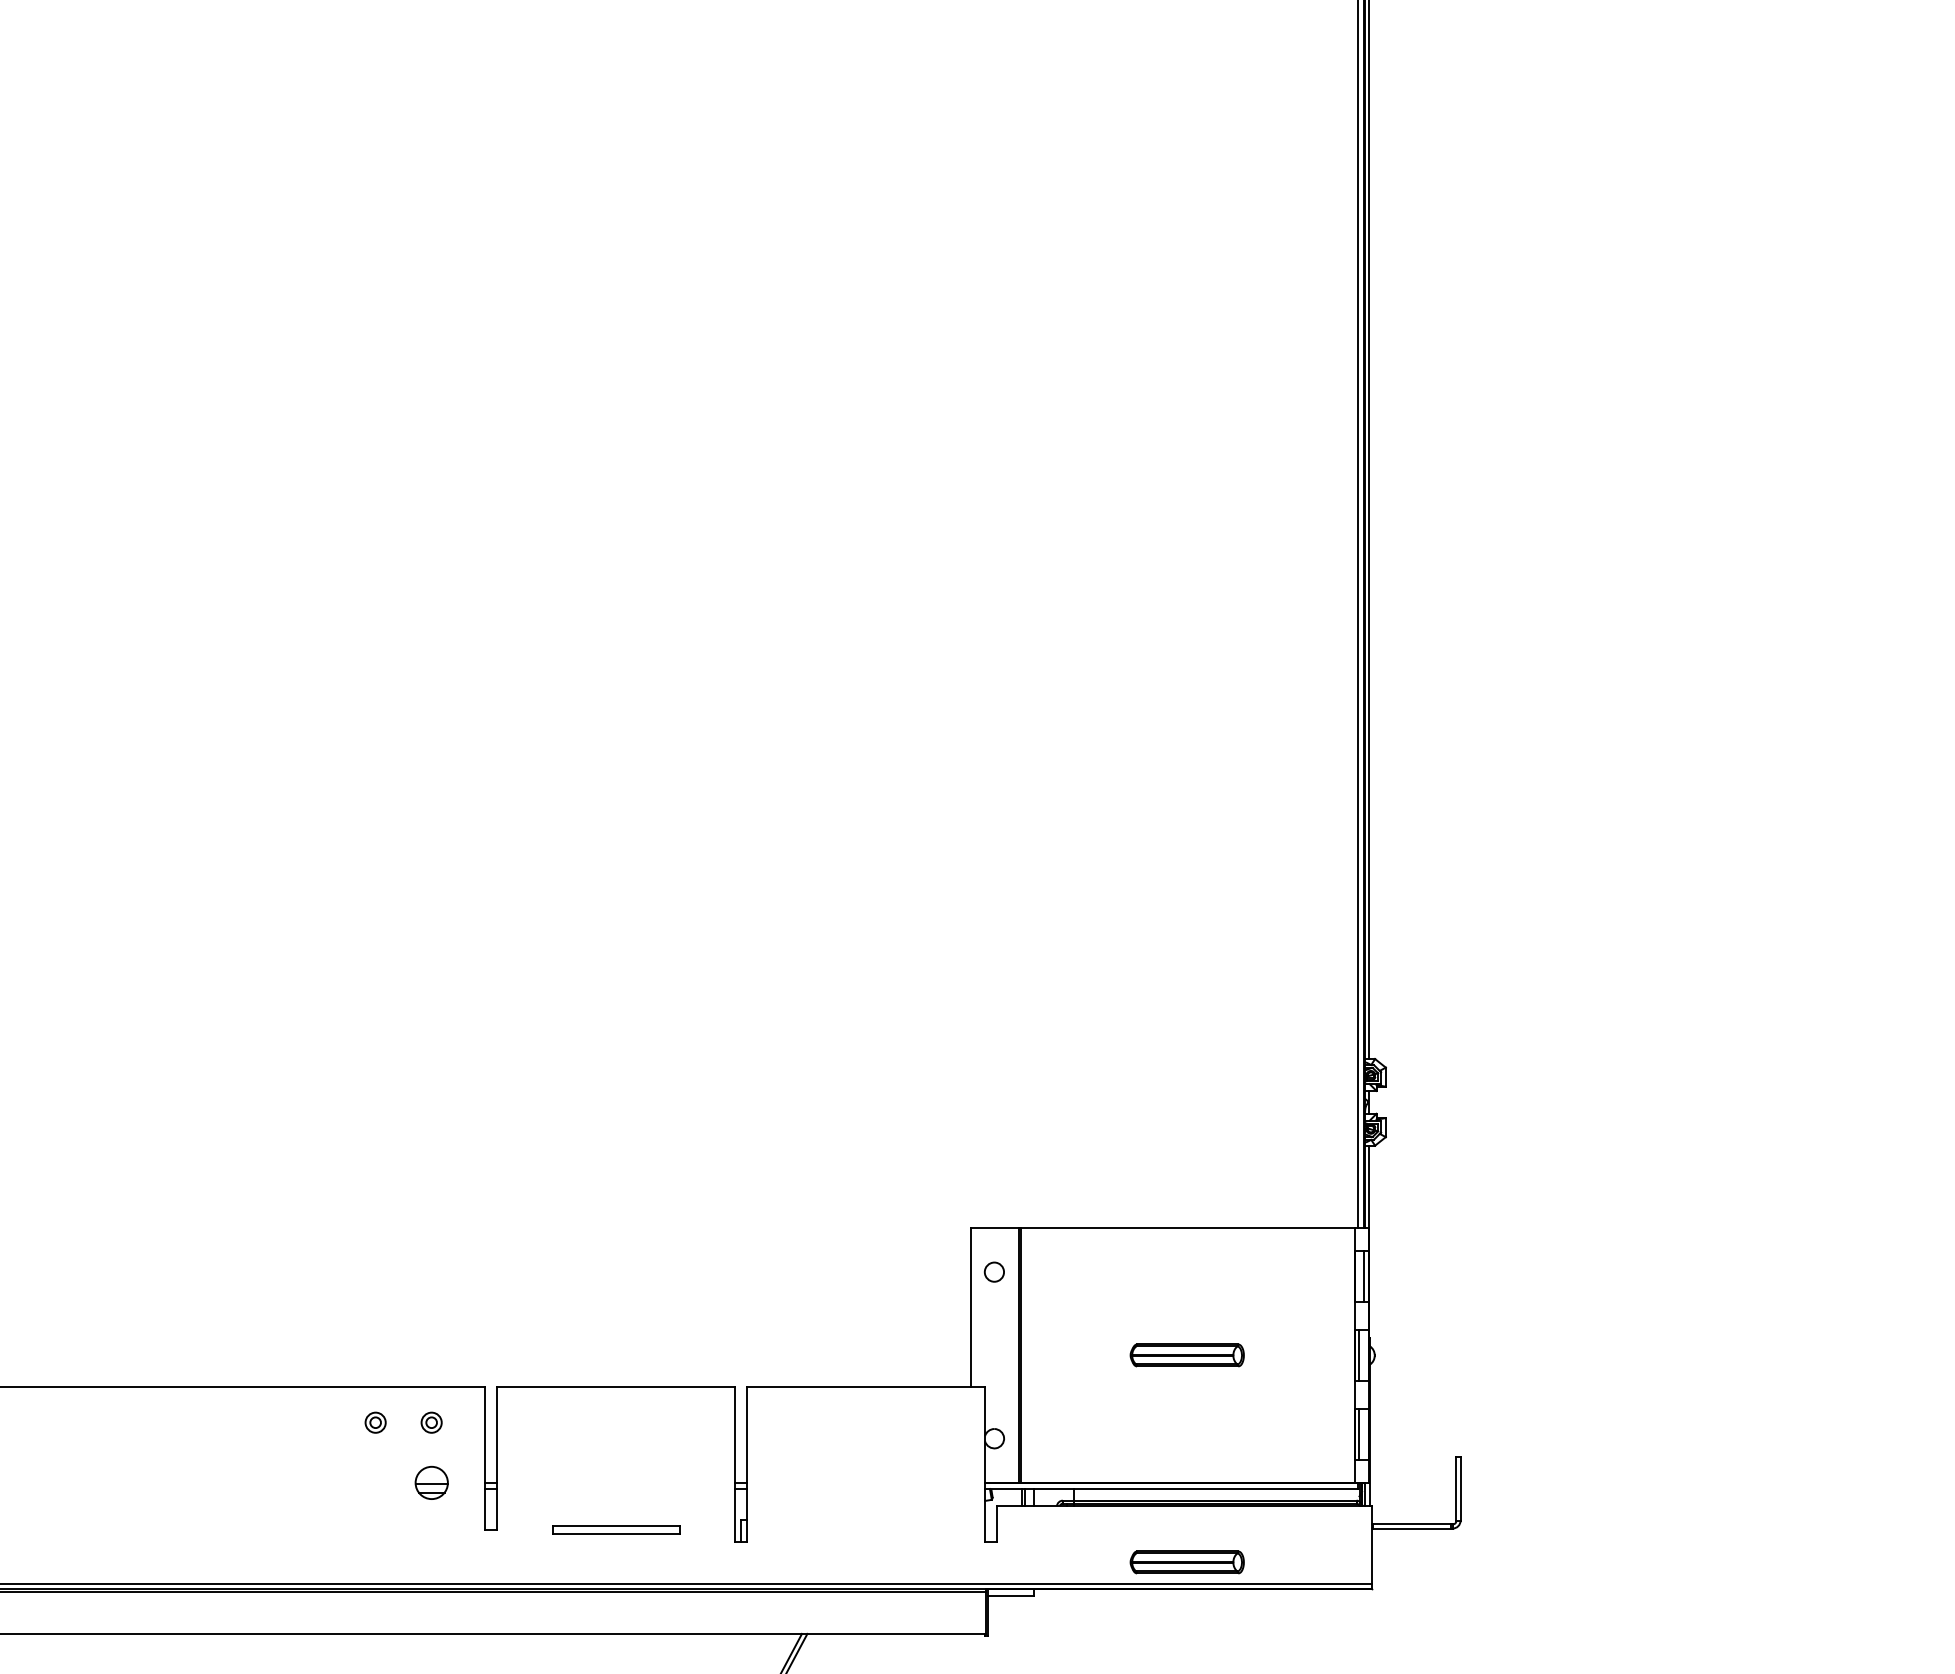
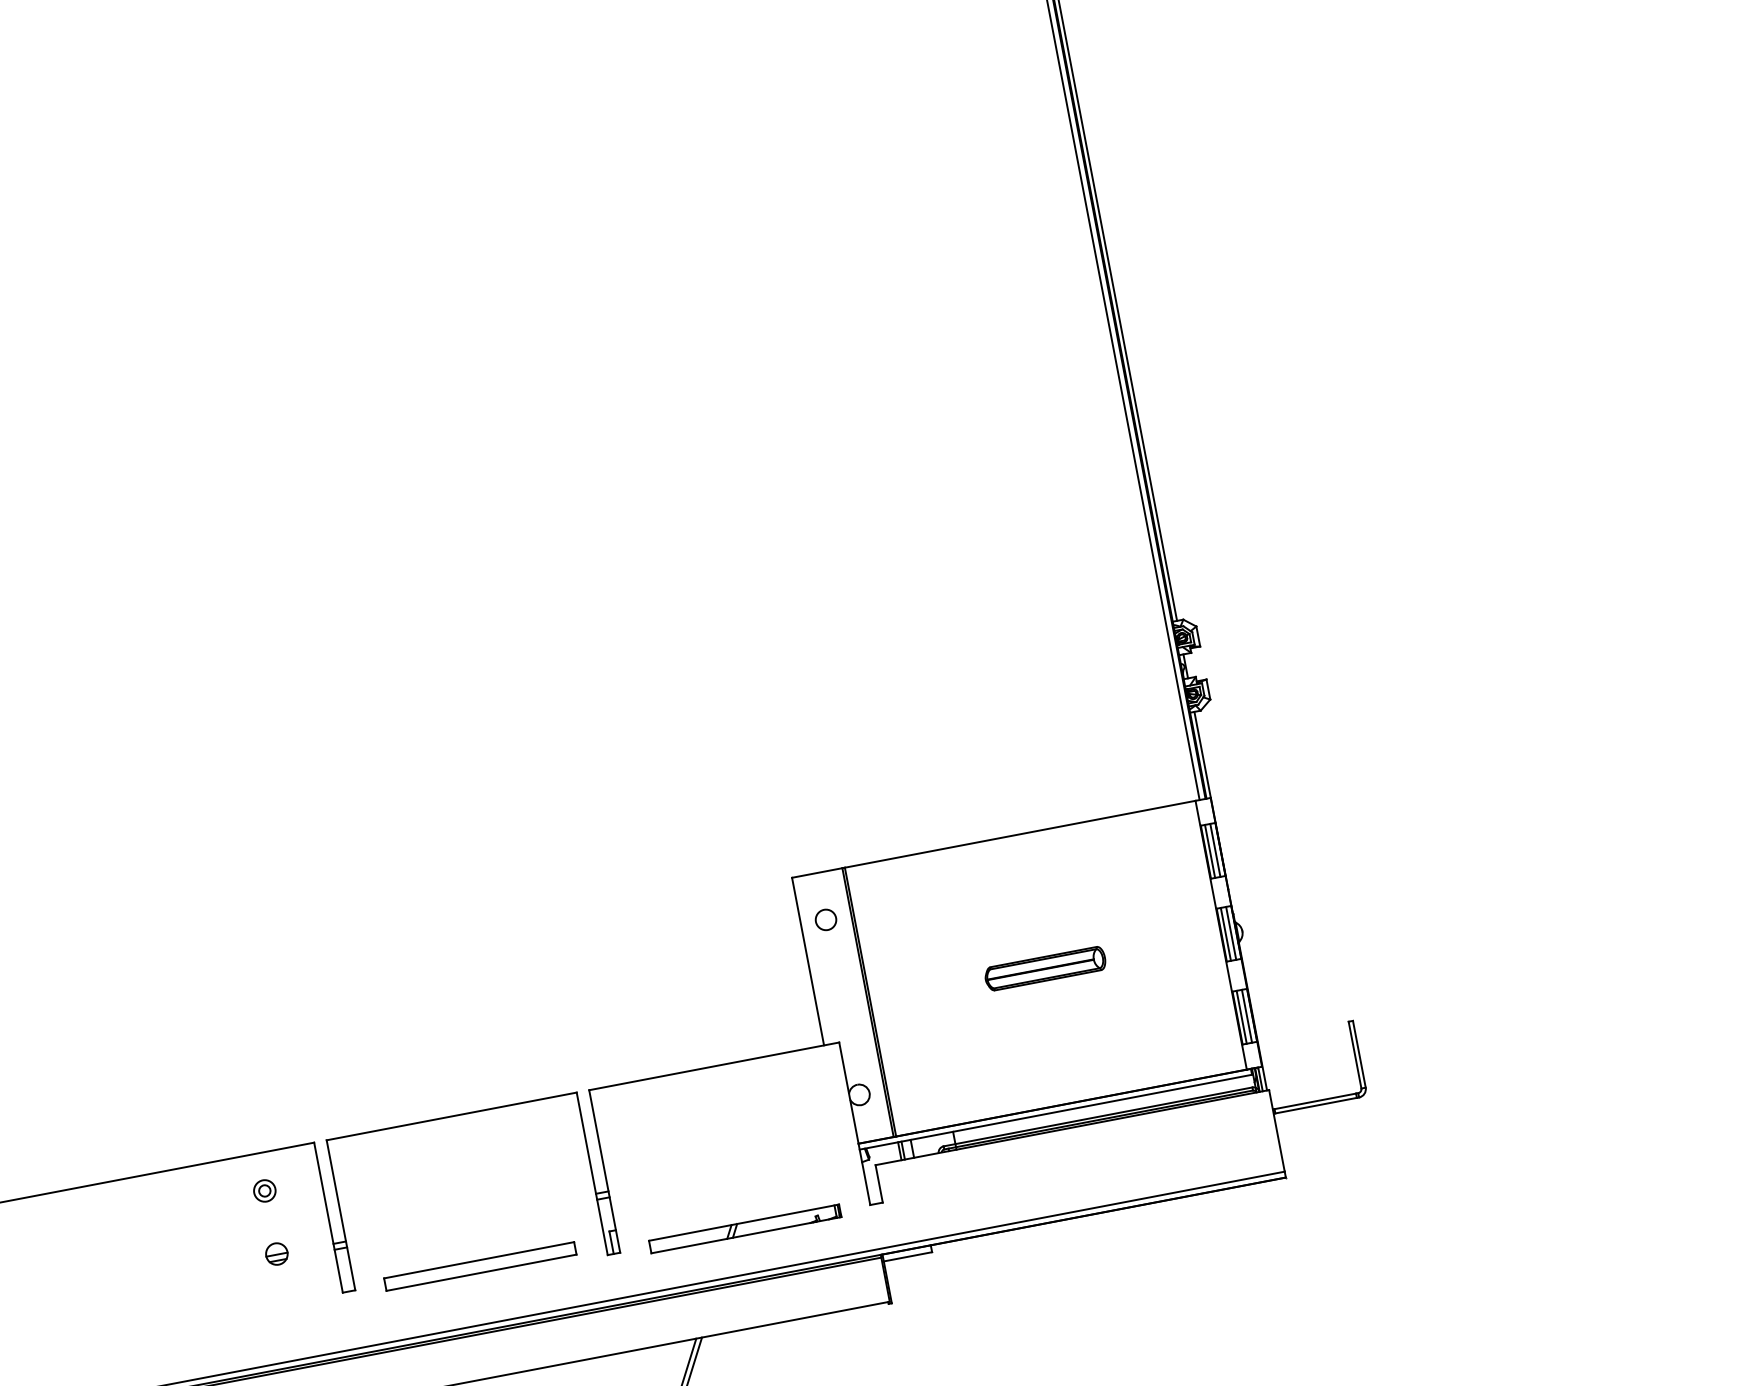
line: (1359, 1276) -> (1210, 851), added
line: (1364, 1355) -> (1231, 933), added
part: (375, 1422) -> (205, 1201), removed
line: (1364, 1434) -> (1247, 1016), added
part: (431, 1482) -> (276, 1253), size x0.62
part: (616, 1529) -> (480, 1266), size x1.43
part: (866, 1541) -> (745, 1228), added
part: (1186, 1562) -> (1086, 1186), removed

